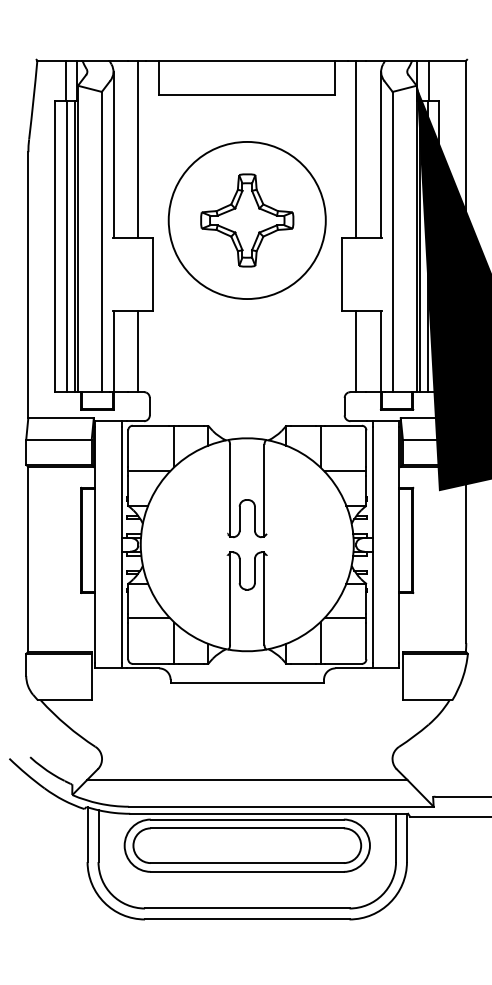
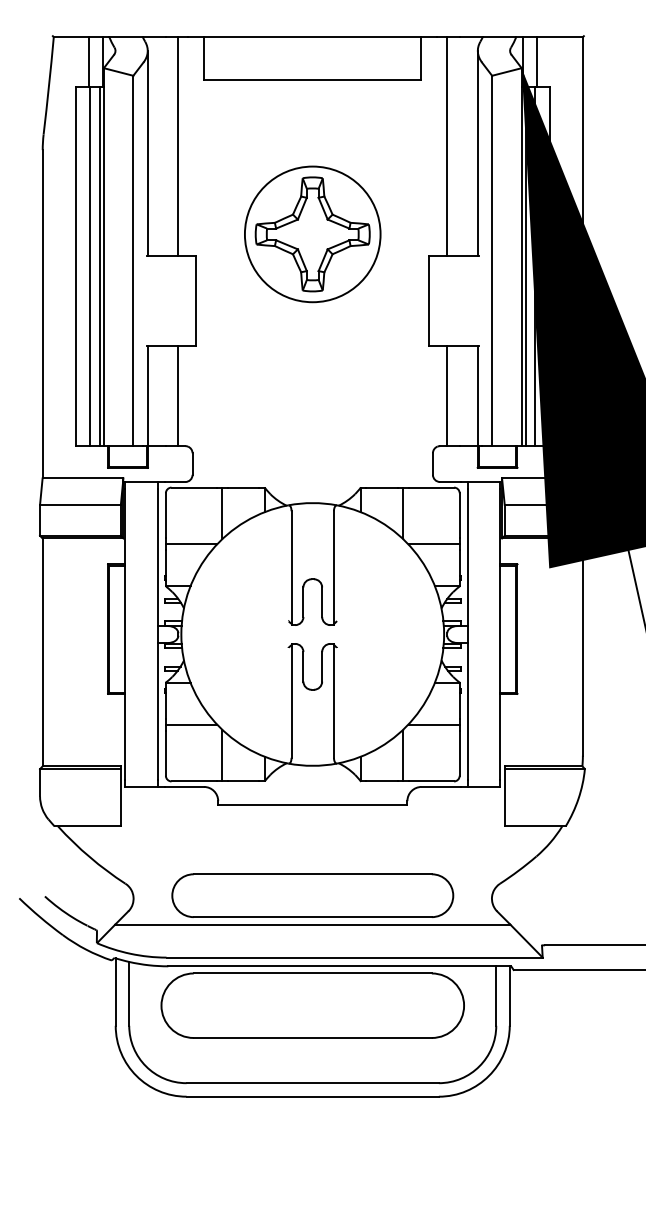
circle: (247, 220) -> (312, 234), size x0.7
part: (247, 845) -> (312, 895), moved

